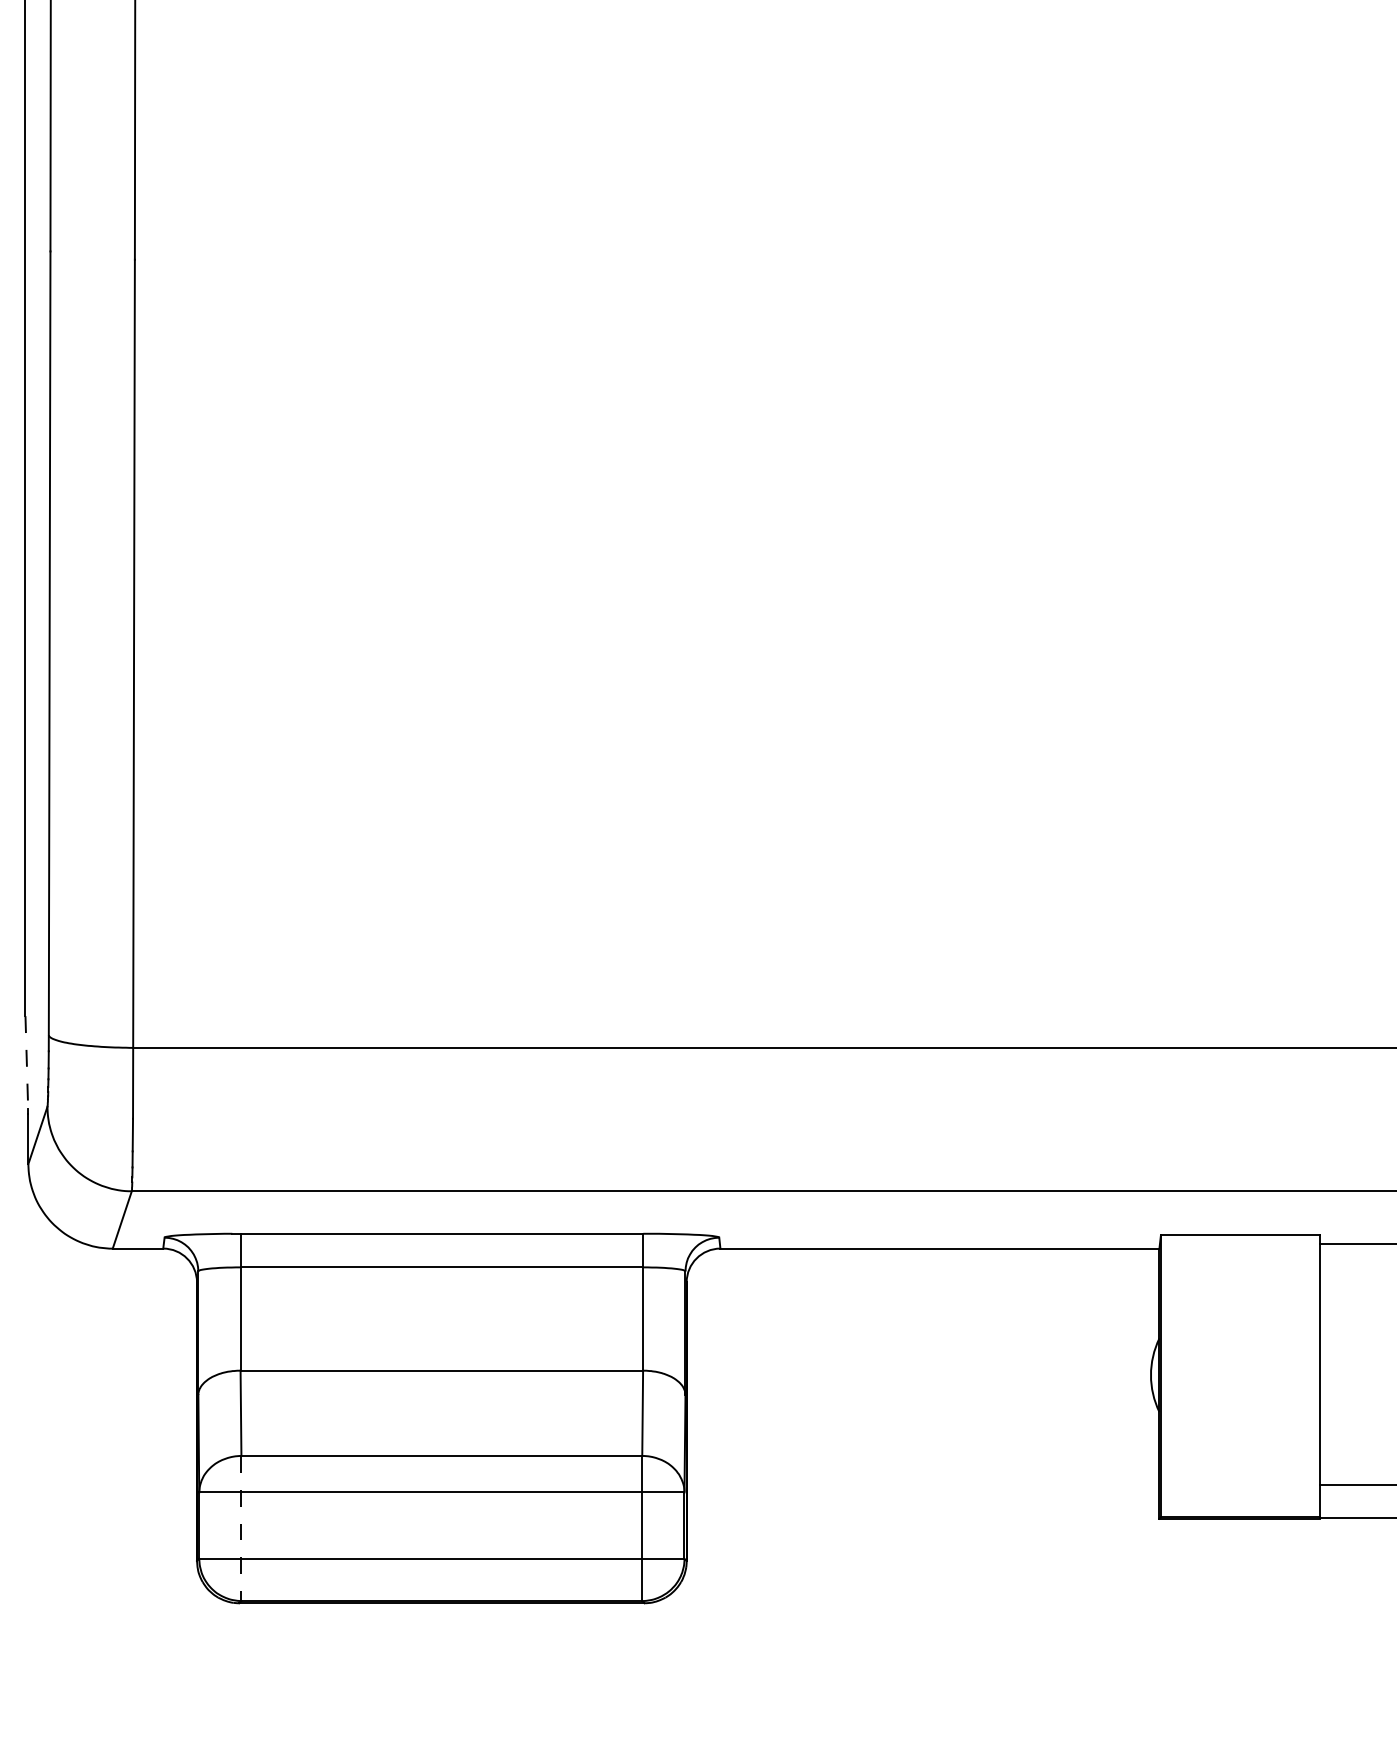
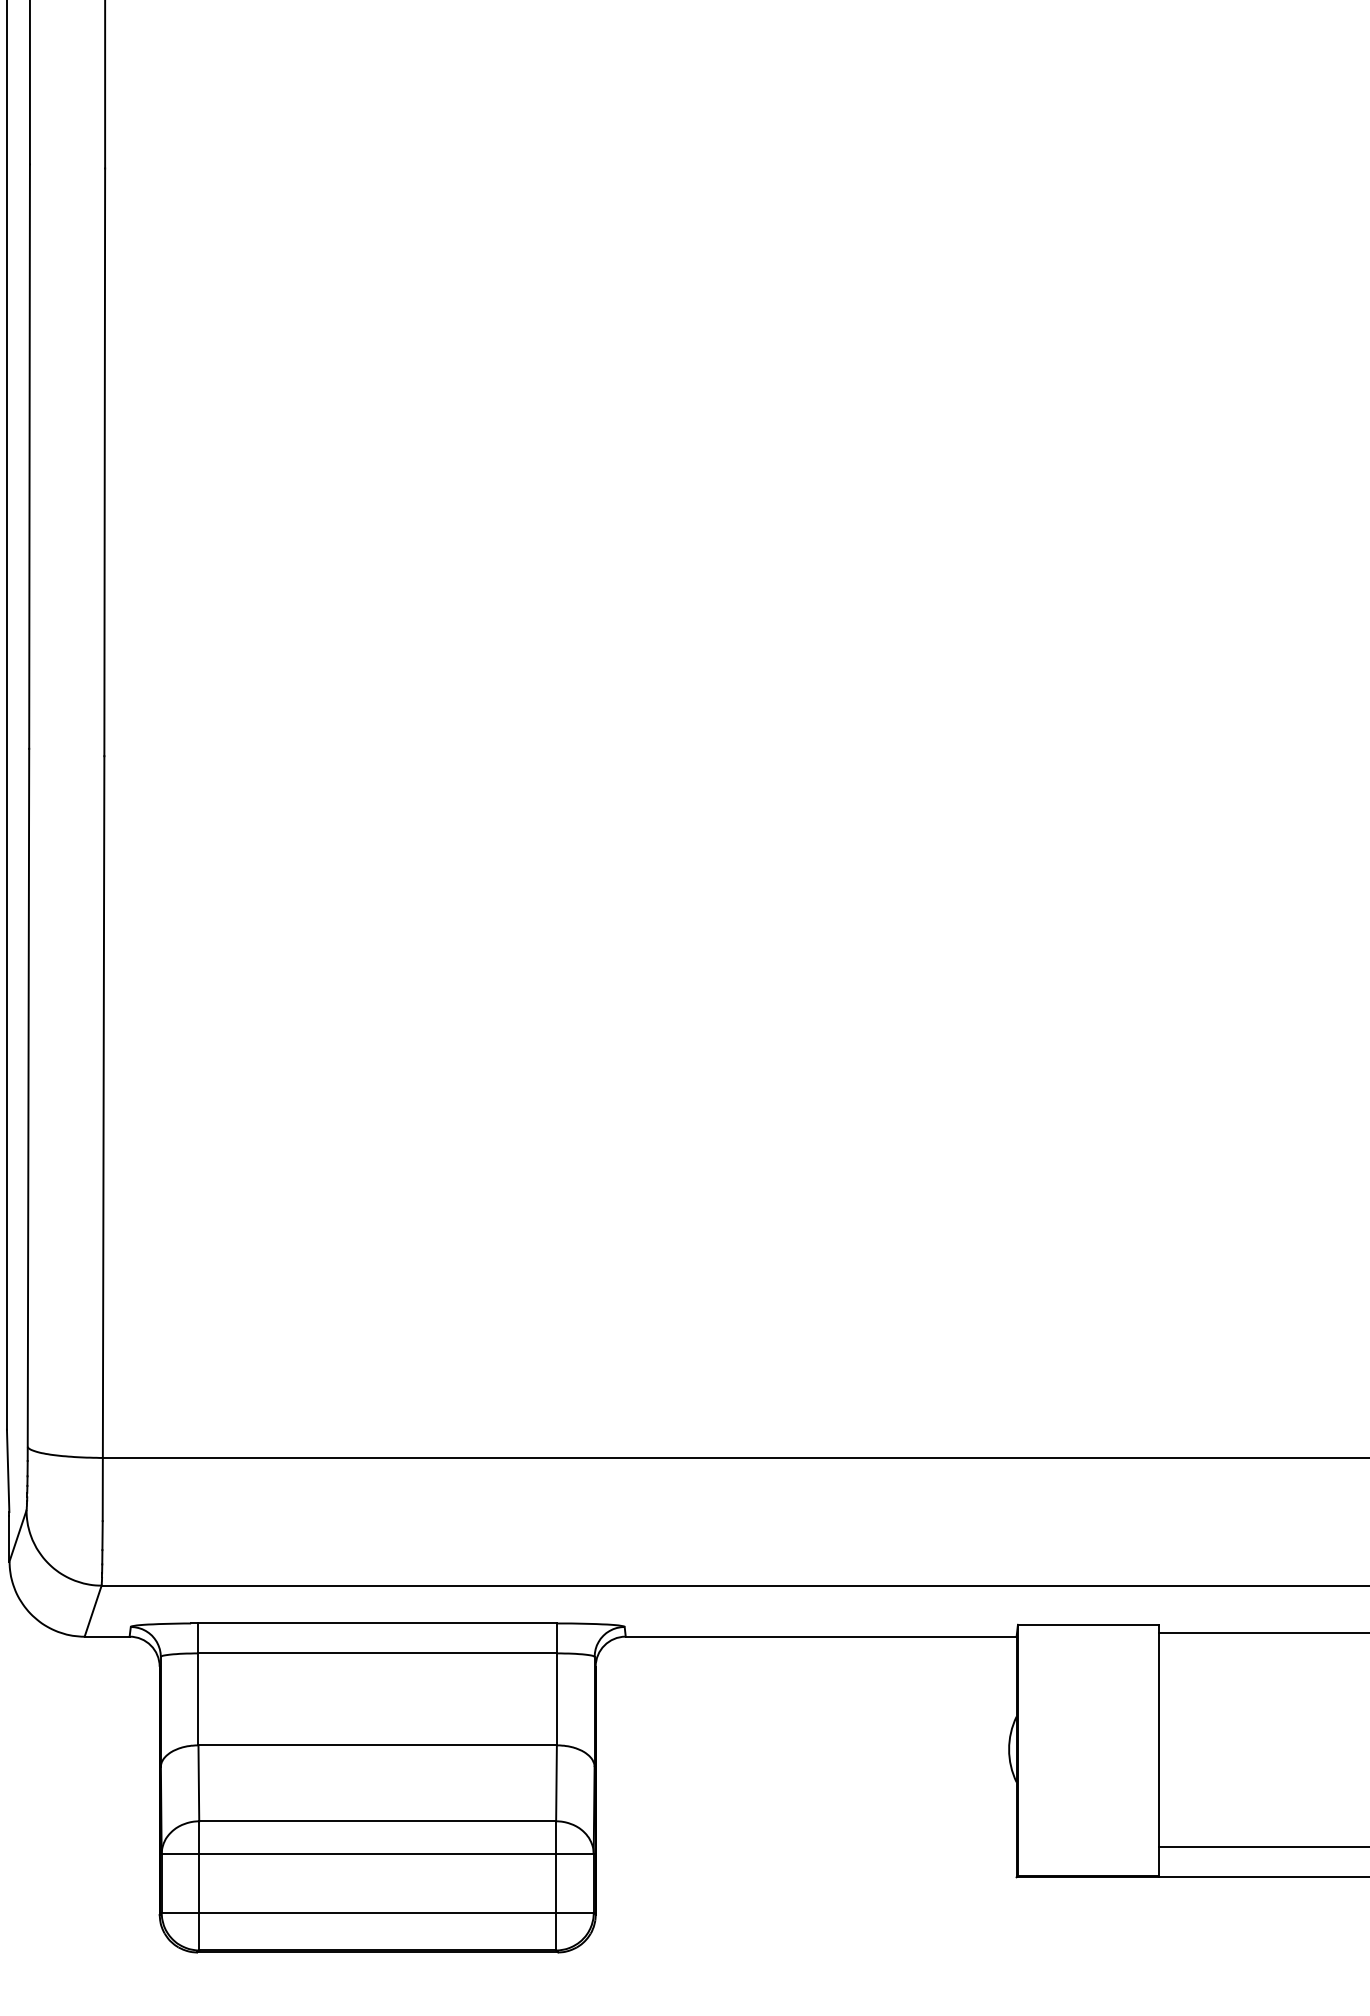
line: (27, 1063) -> (8, 1471), dashed -> solid
line: (241, 1528) -> (199, 1885), dashed -> solid

